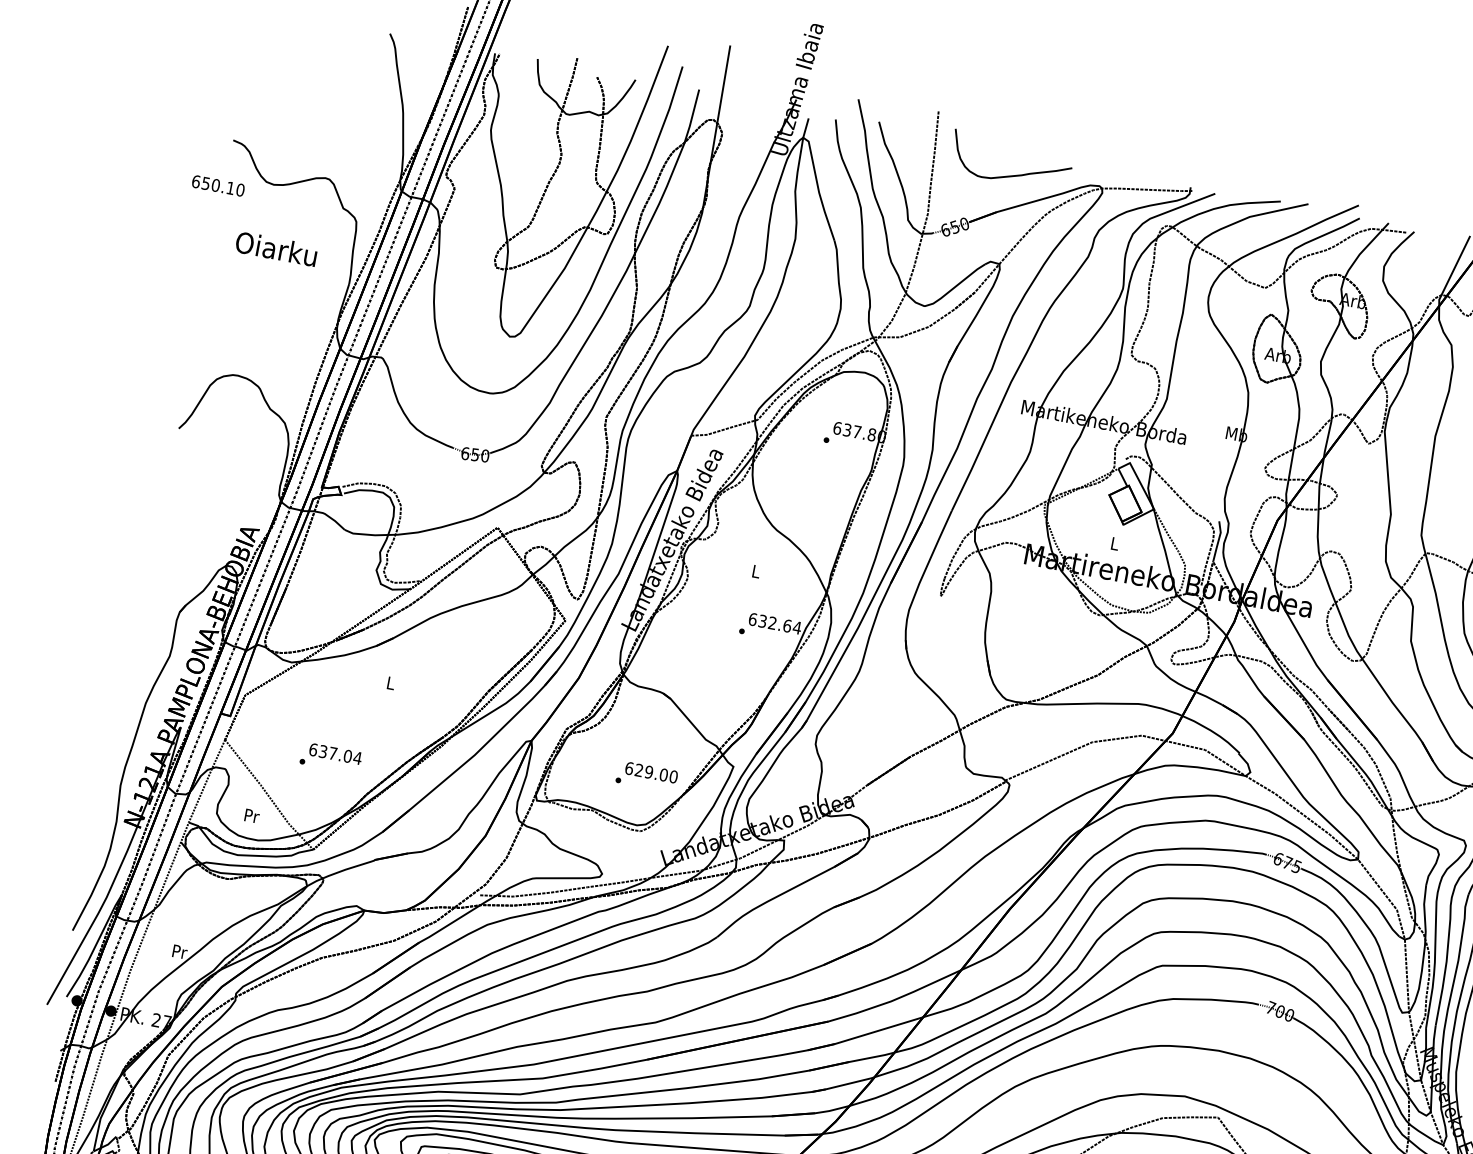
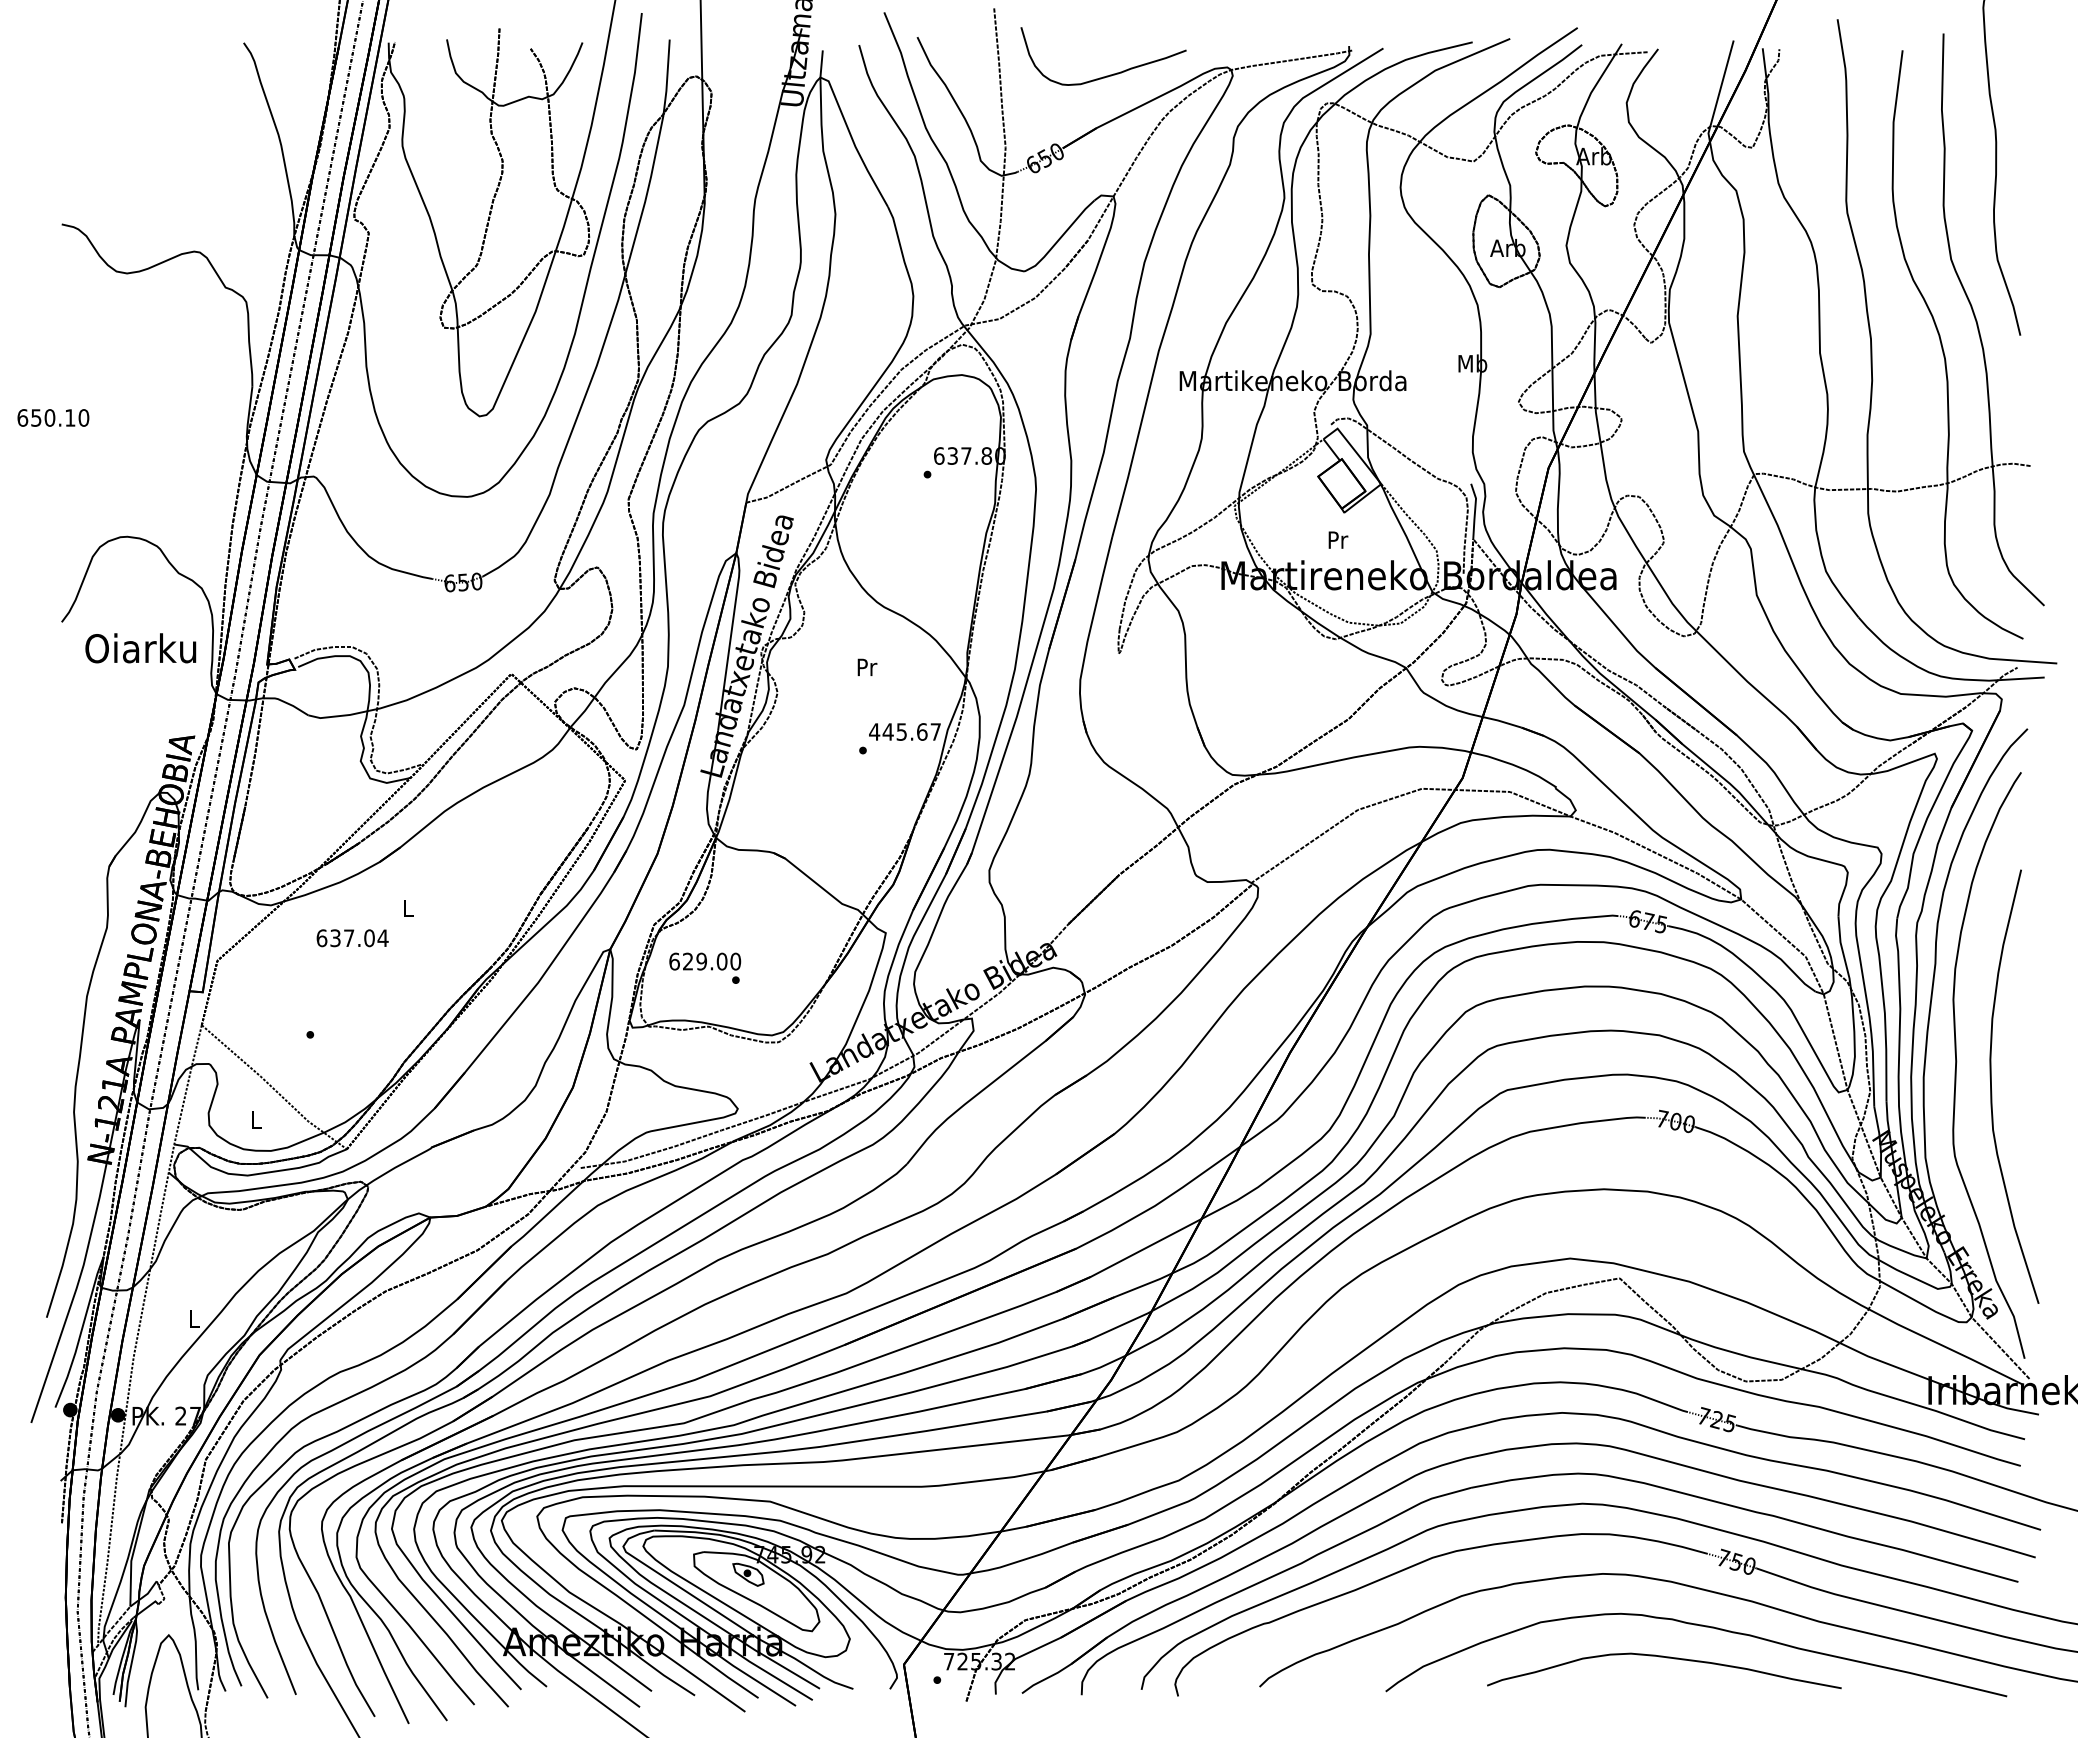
text: (218, 185) -> (53, 417), moved
text: (276, 249) -> (140, 648), moved
text: (1115, 543) -> (1338, 539), L -> Pr
text: (756, 571) -> (867, 667), L -> Pr
text: (775, 623) -> (905, 731), 632.64 -> 445.67
text: (335, 754) -> (352, 938), moved
text: (651, 772) -> (705, 961), moved
text: (251, 815) -> (256, 1119), Pr -> L
text: (179, 951) -> (194, 1318), Pr -> L

